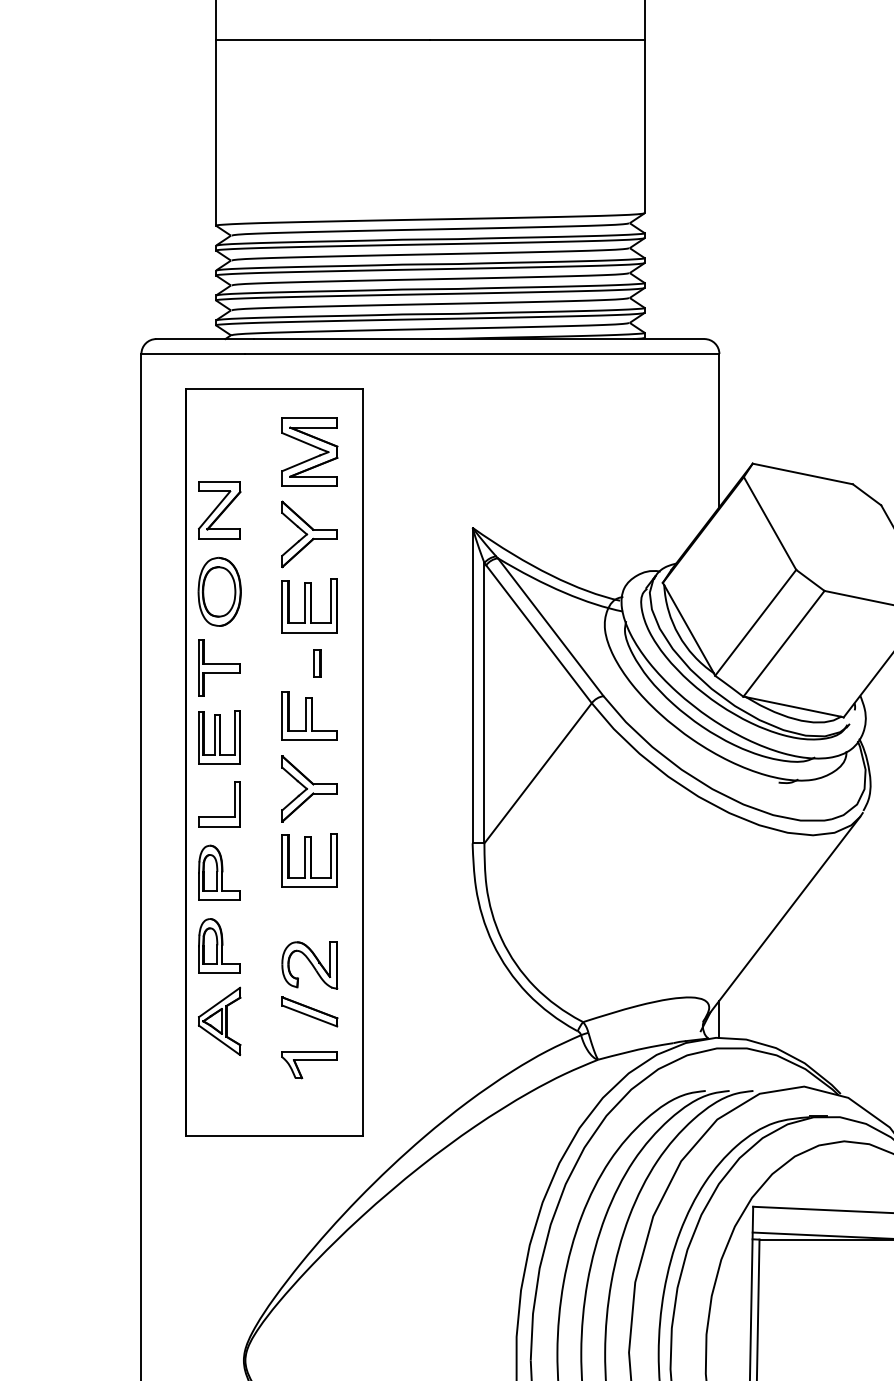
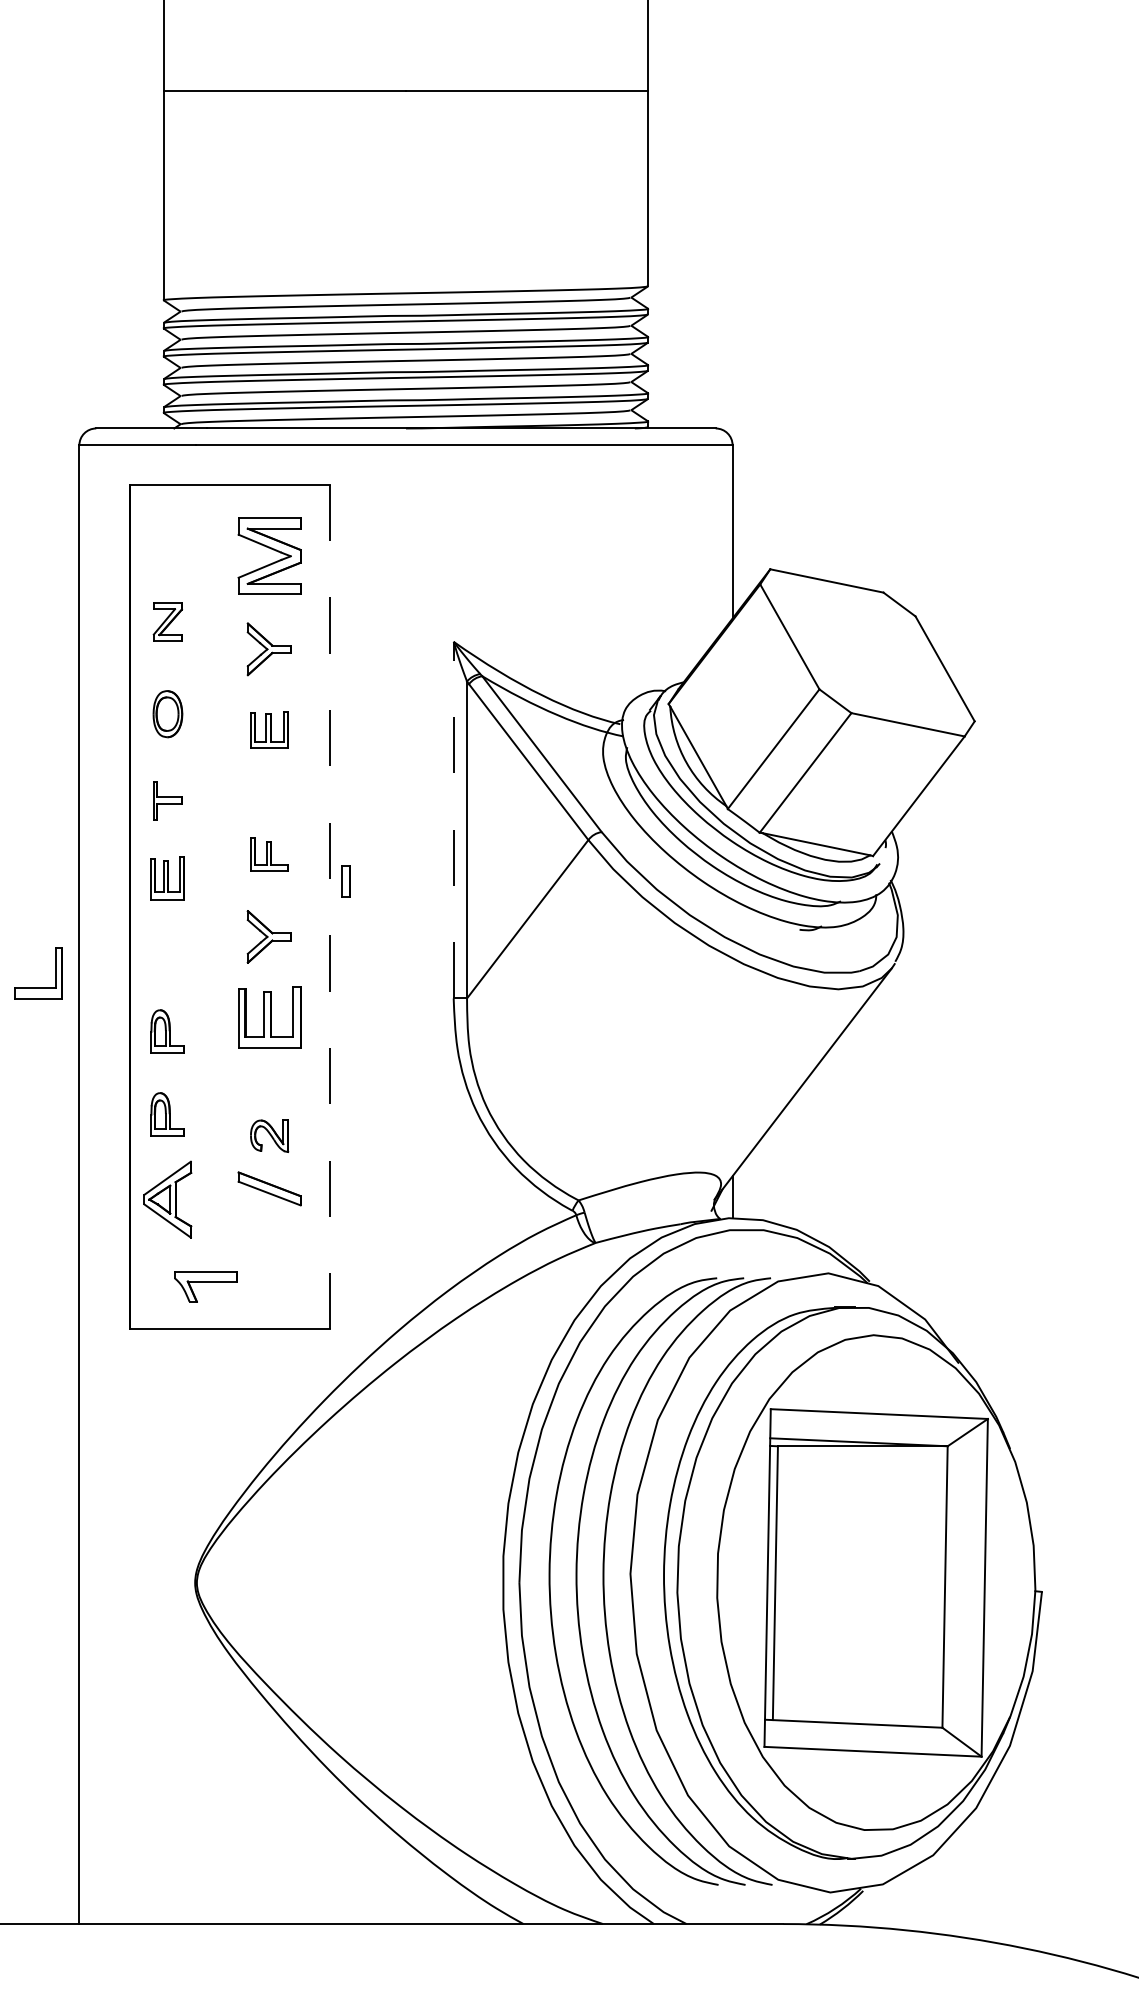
part: (219, 509) -> (167, 621), size x0.6
part: (309, 534) -> (269, 649), size x0.7
part: (219, 591) -> (167, 713), size x0.6
part: (309, 605) -> (269, 729), size x0.6
part: (316, 663) -> (345, 881), moved
part: (219, 668) -> (167, 800), size x0.6
line: (472, 685) -> (453, 819), solid -> dashed
part: (309, 716) -> (269, 854), size x0.6
part: (219, 737) -> (167, 878), size x0.7
line: (363, 762) -> (330, 906), solid -> dashed
part: (309, 788) -> (269, 936), size x0.7
part: (219, 816) -> (38, 987), moved
part: (219, 872) -> (167, 1031), size x0.7
part: (219, 946) -> (167, 1114), size x0.7
part: (309, 964) -> (269, 1135), size x0.6
part: (309, 1064) -> (205, 1286), moved

